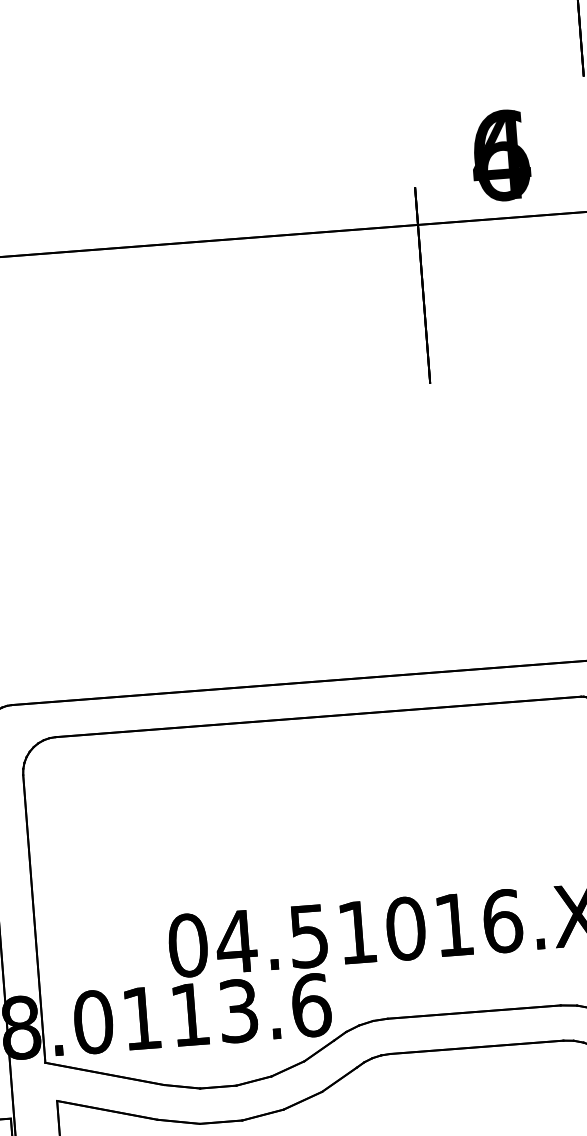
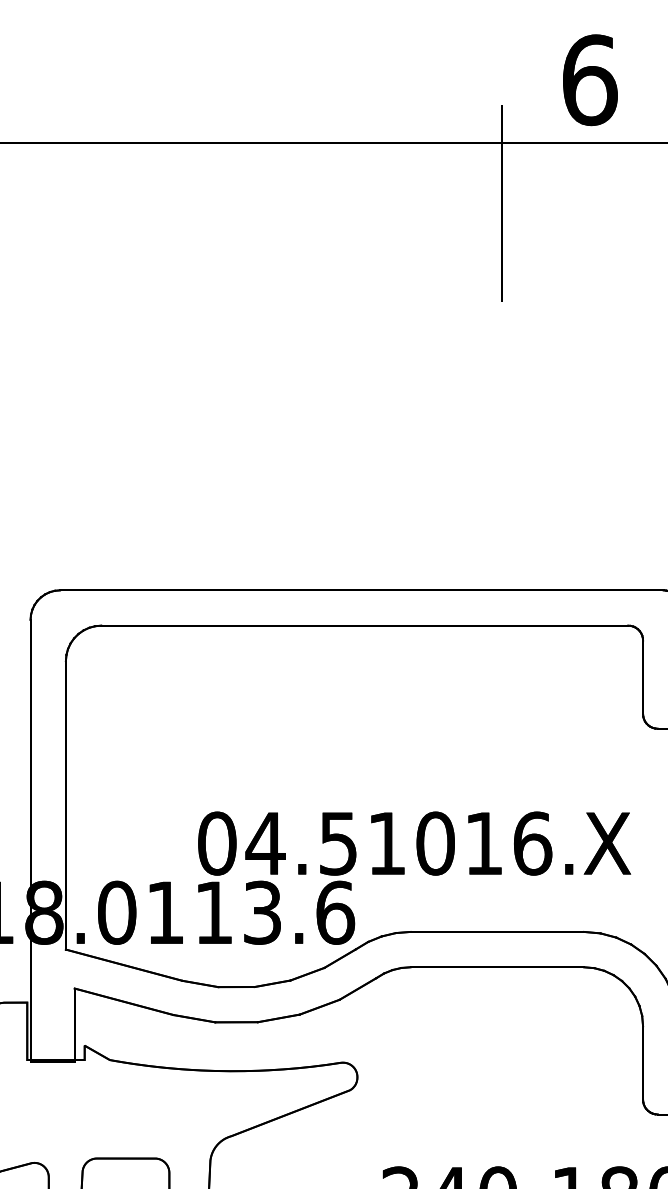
text: (500, 155) -> (589, 79), 4 -> 6

